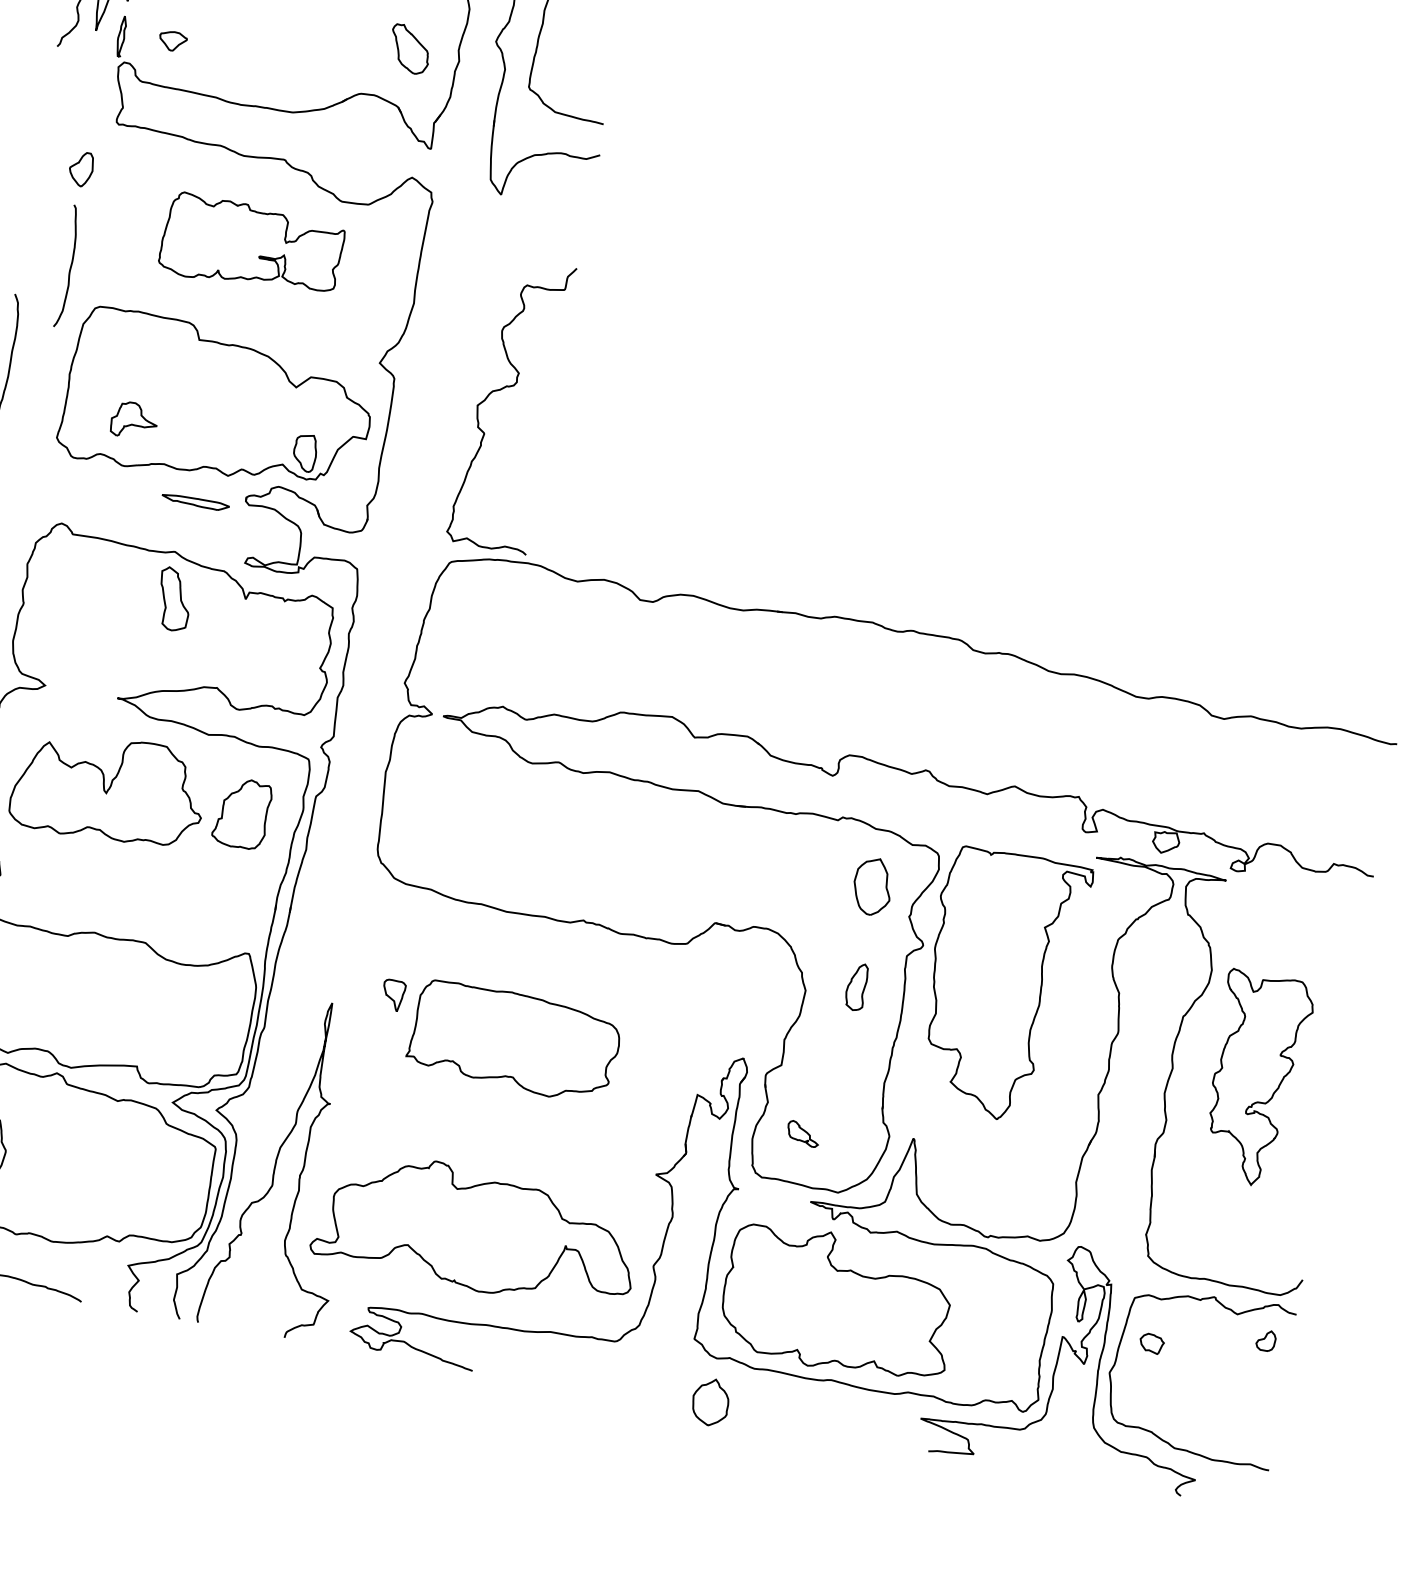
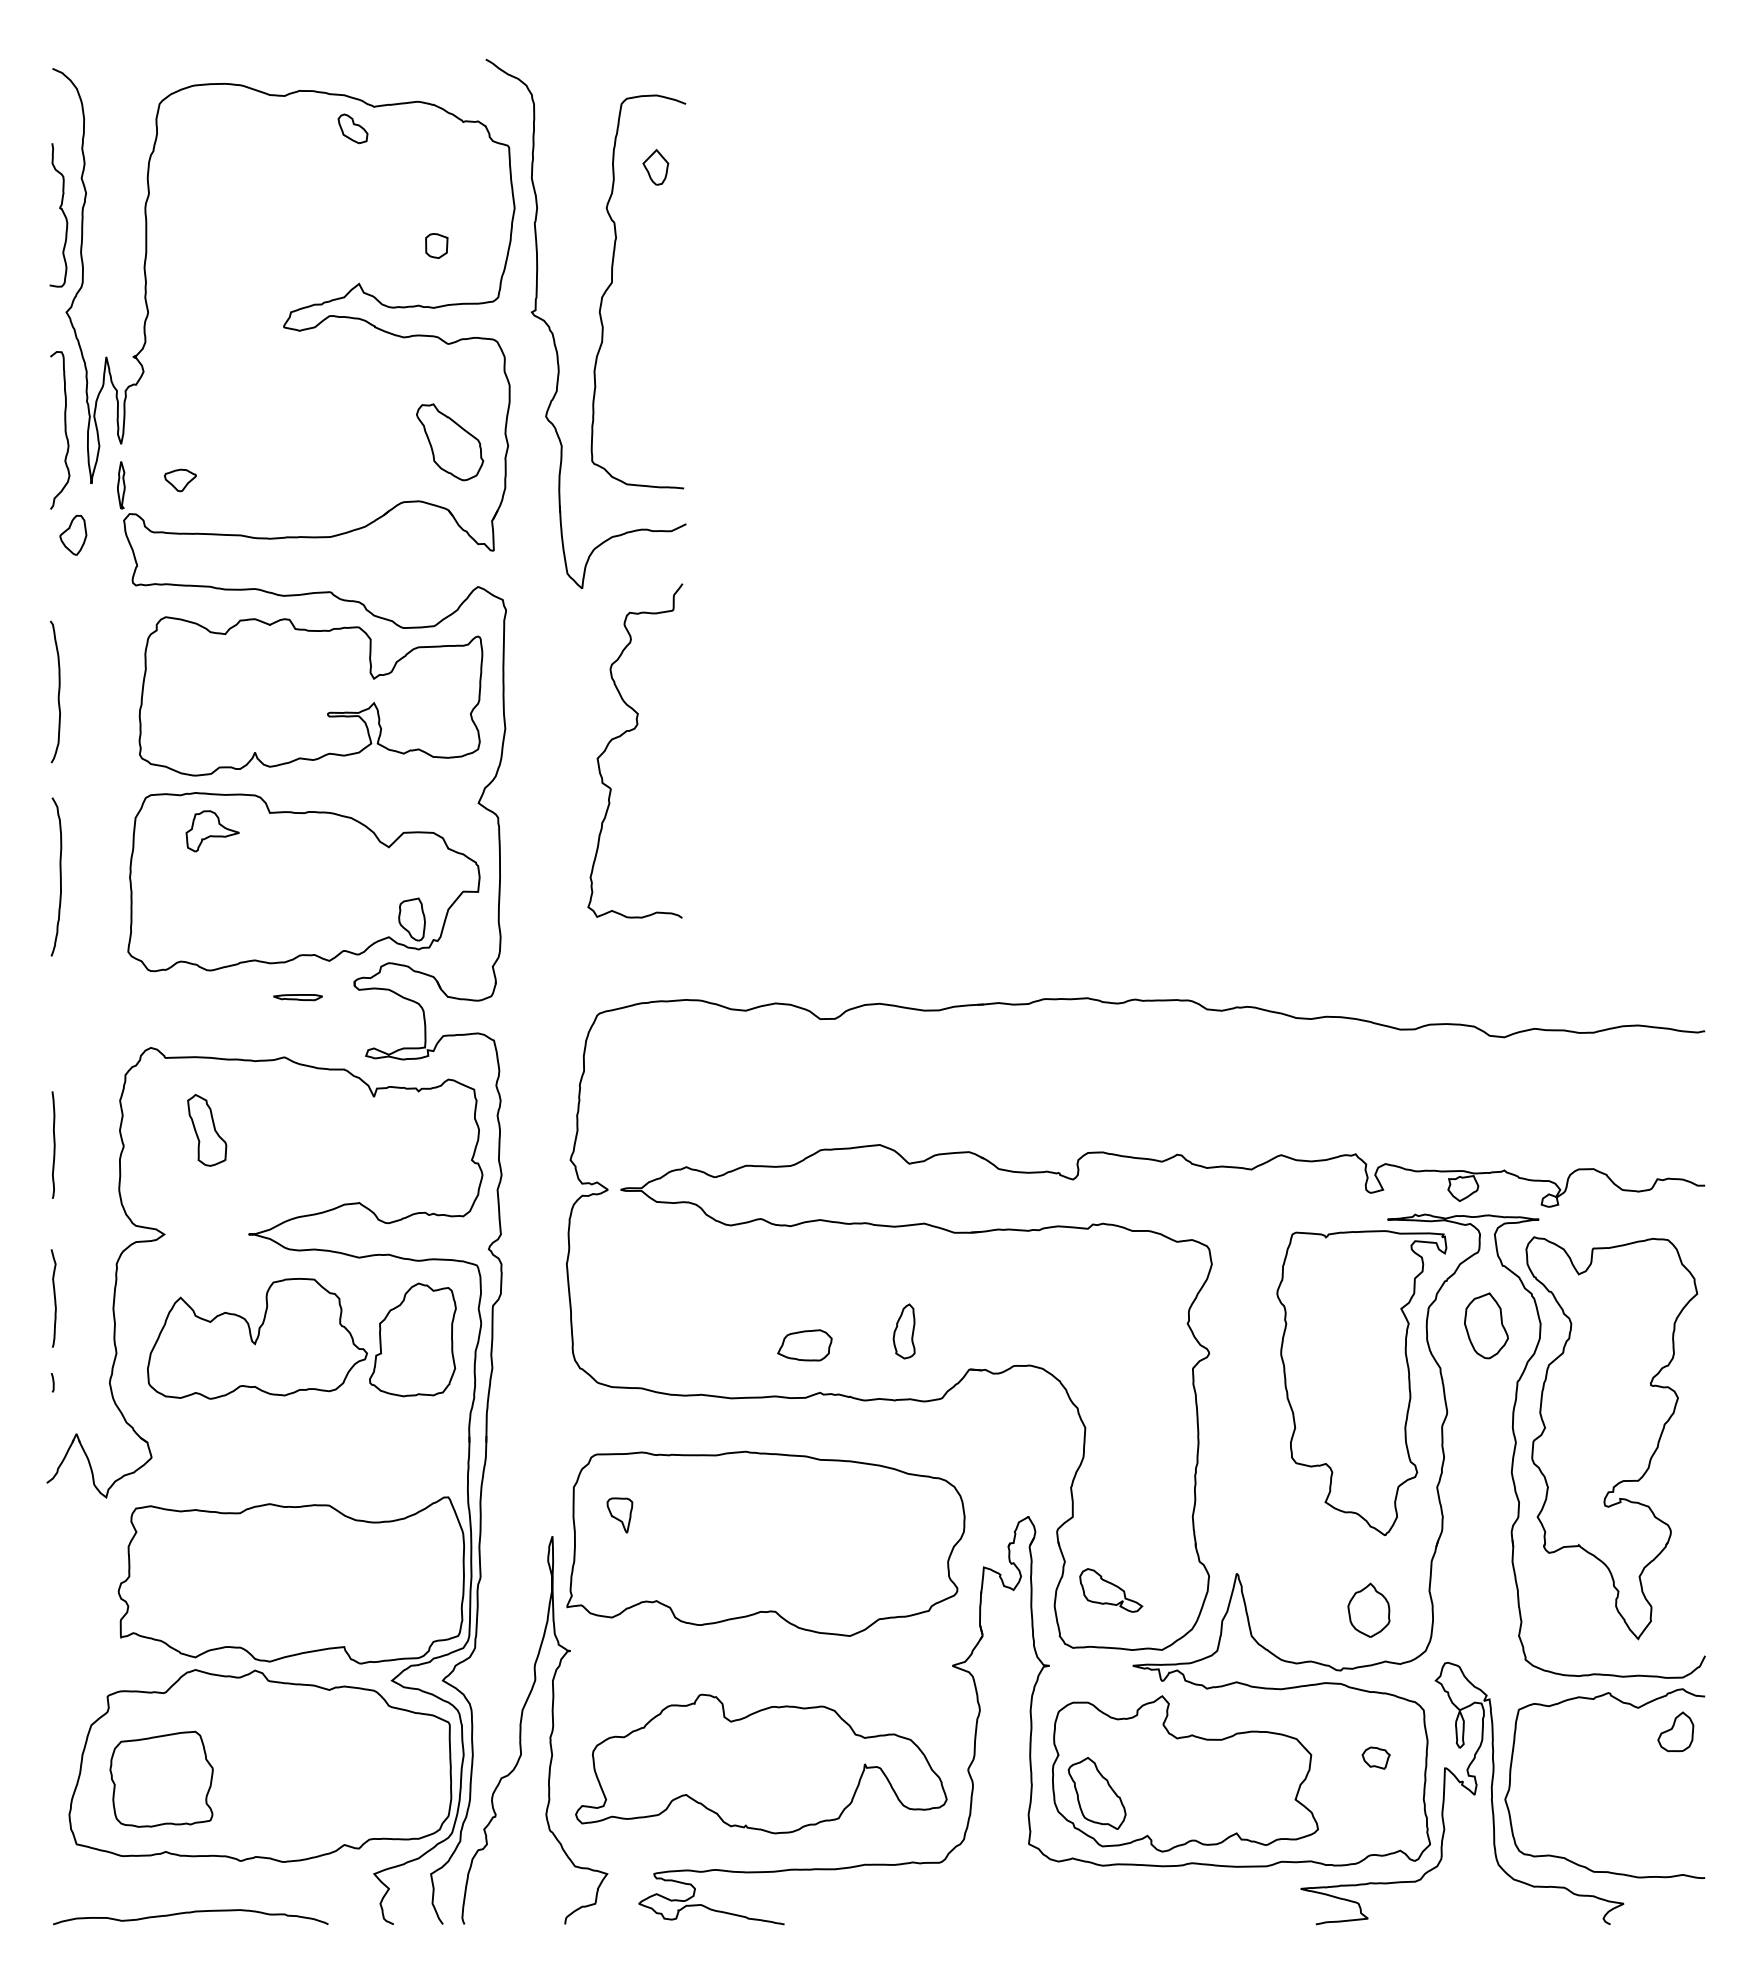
part: (410, 49) -> (450, 442), size x1.43
part: (81, 169) -> (73, 535), moved
part: (251, 246) -> (310, 696), size x1.67
curve: (70, 266) -> (58, 691), moved
curve: (509, 387) -> (630, 731), moved
part: (134, 420) -> (212, 831), moved
part: (195, 502) -> (297, 997), size x0.62
part: (174, 599) -> (207, 1130), moved
part: (242, 813) -> (412, 1339), size x1.43
part: (577, 877) -> (804, 1345), added
part: (872, 886) -> (1486, 1325), moved
part: (999, 985) -> (1361, 1383), moved
part: (856, 986) -> (903, 1331), moved
part: (513, 1041) -> (765, 1543), size x1.67
part: (1255, 1079) -> (1611, 1438), size x1.67
part: (803, 1134) -> (1111, 1590), size x1.67
part: (759, 1305) -> (1096, 1793), added
part: (1265, 1340) -> (1675, 1731), size x1.67
part: (1151, 1343) -> (1375, 1757), moved
part: (710, 1401) -> (1368, 1609), moved

